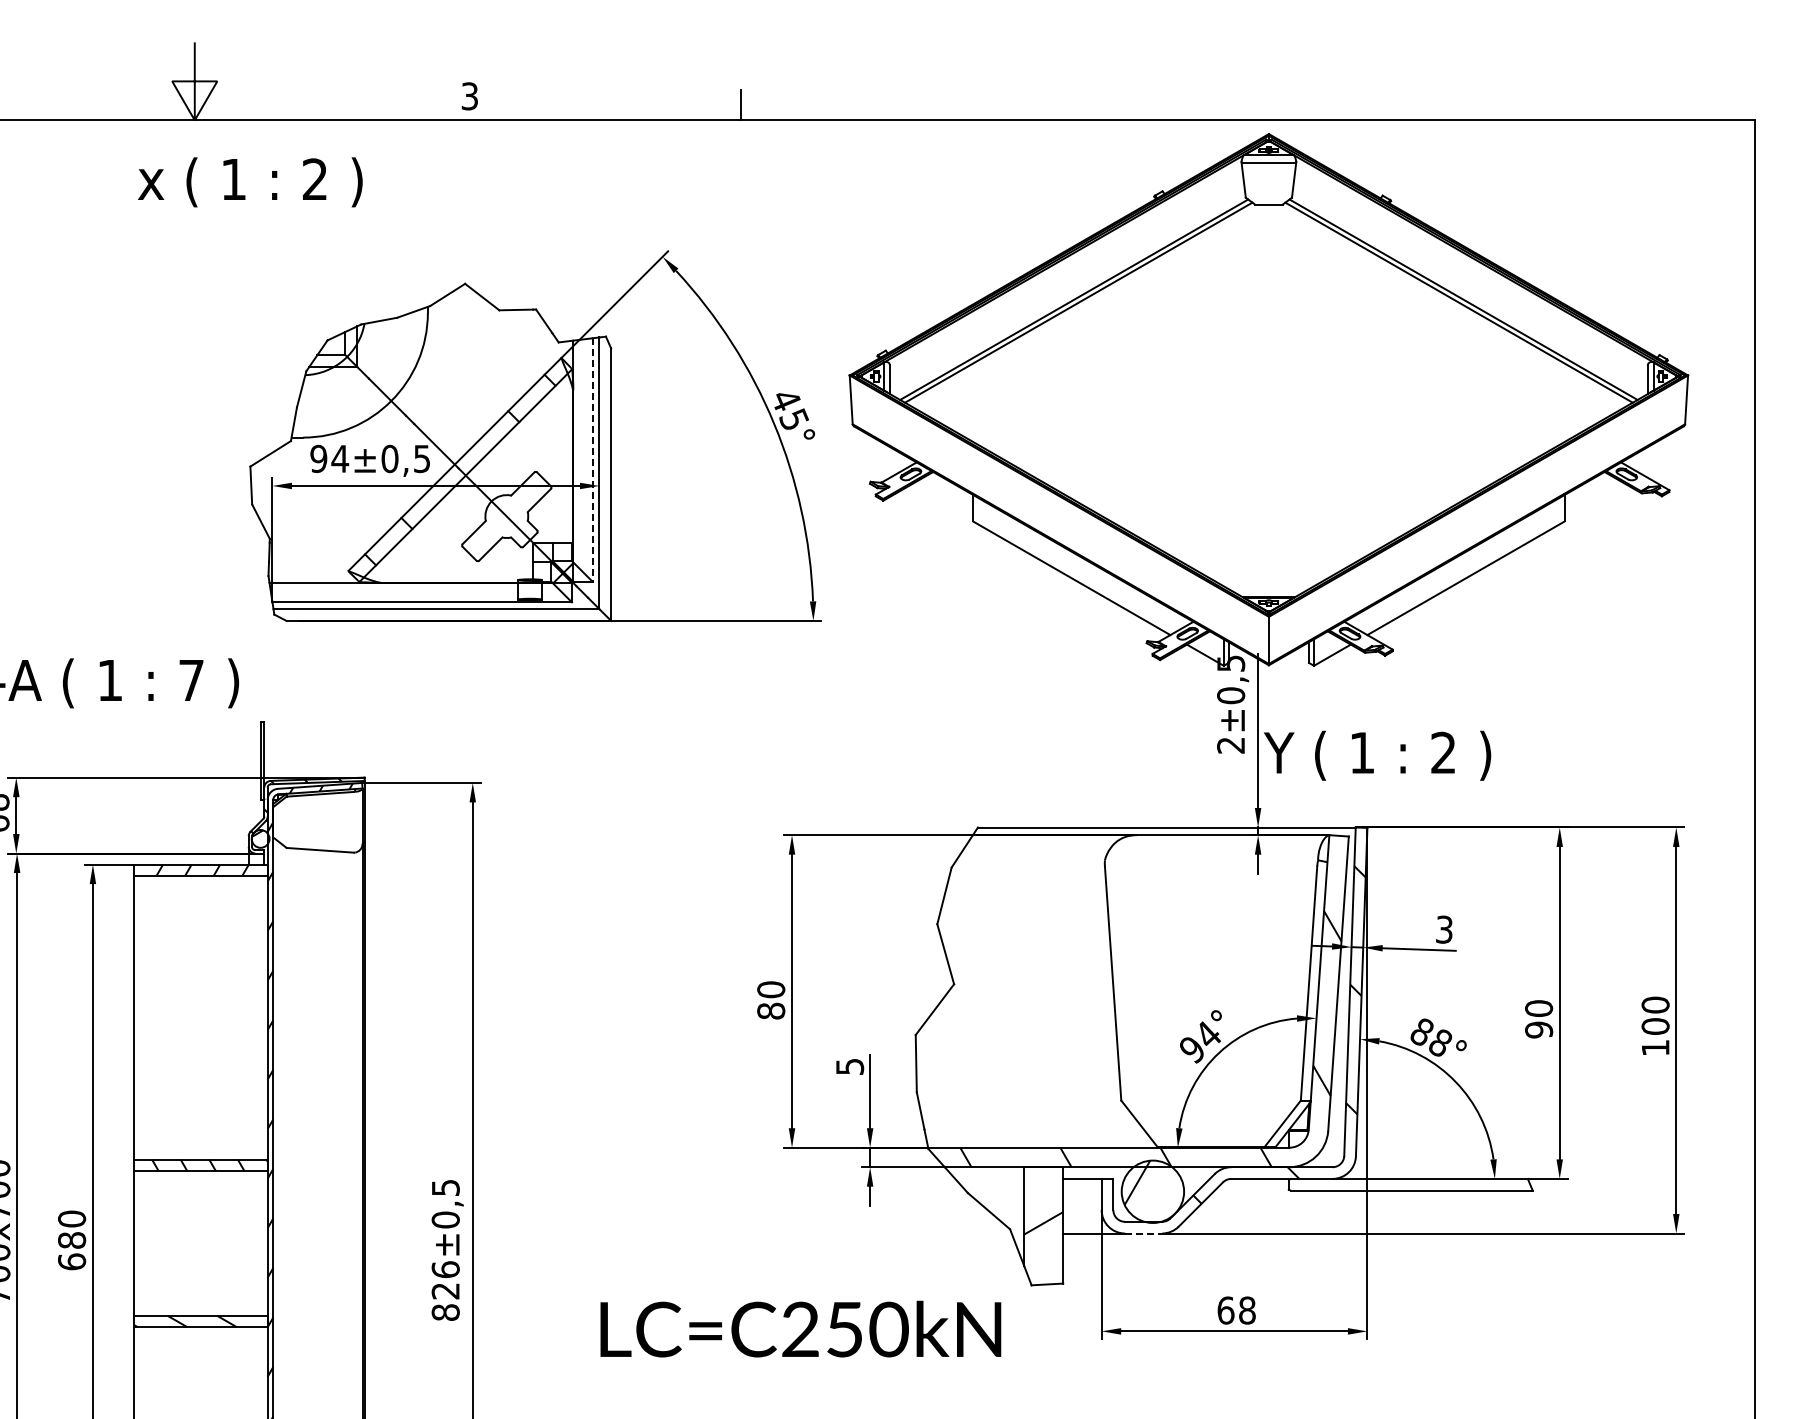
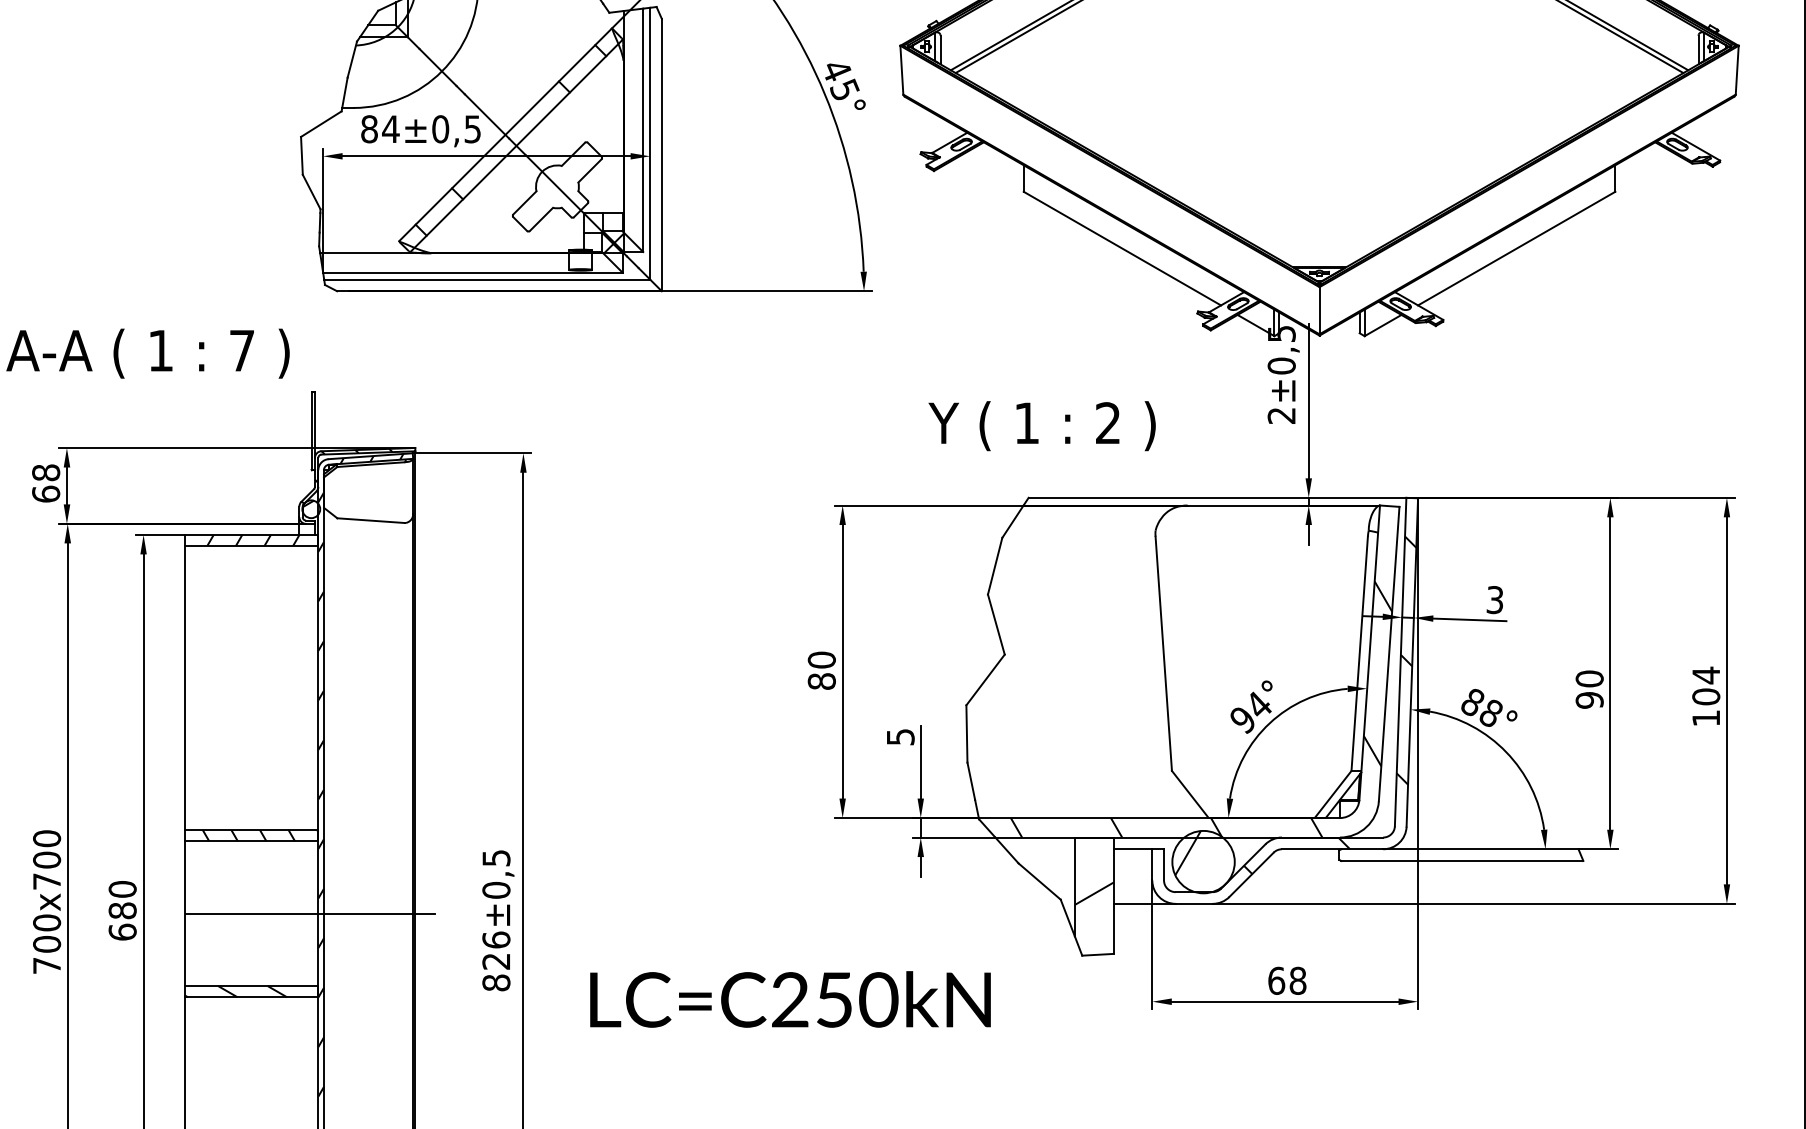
text: (318, 458) -> (369, 128), 94 -> 84
line: (592, 459) -> (643, 129), dashed -> solid
text: (1377, 755) -> (1042, 425), moved
text: (1655, 1005) -> (1706, 675), 100 -> 104
line: (1143, 1233) -> (1194, 903), dashed -> solid
line: (259, 1243) -> (310, 913), added
text: (800, 1328) -> (790, 998), moved

